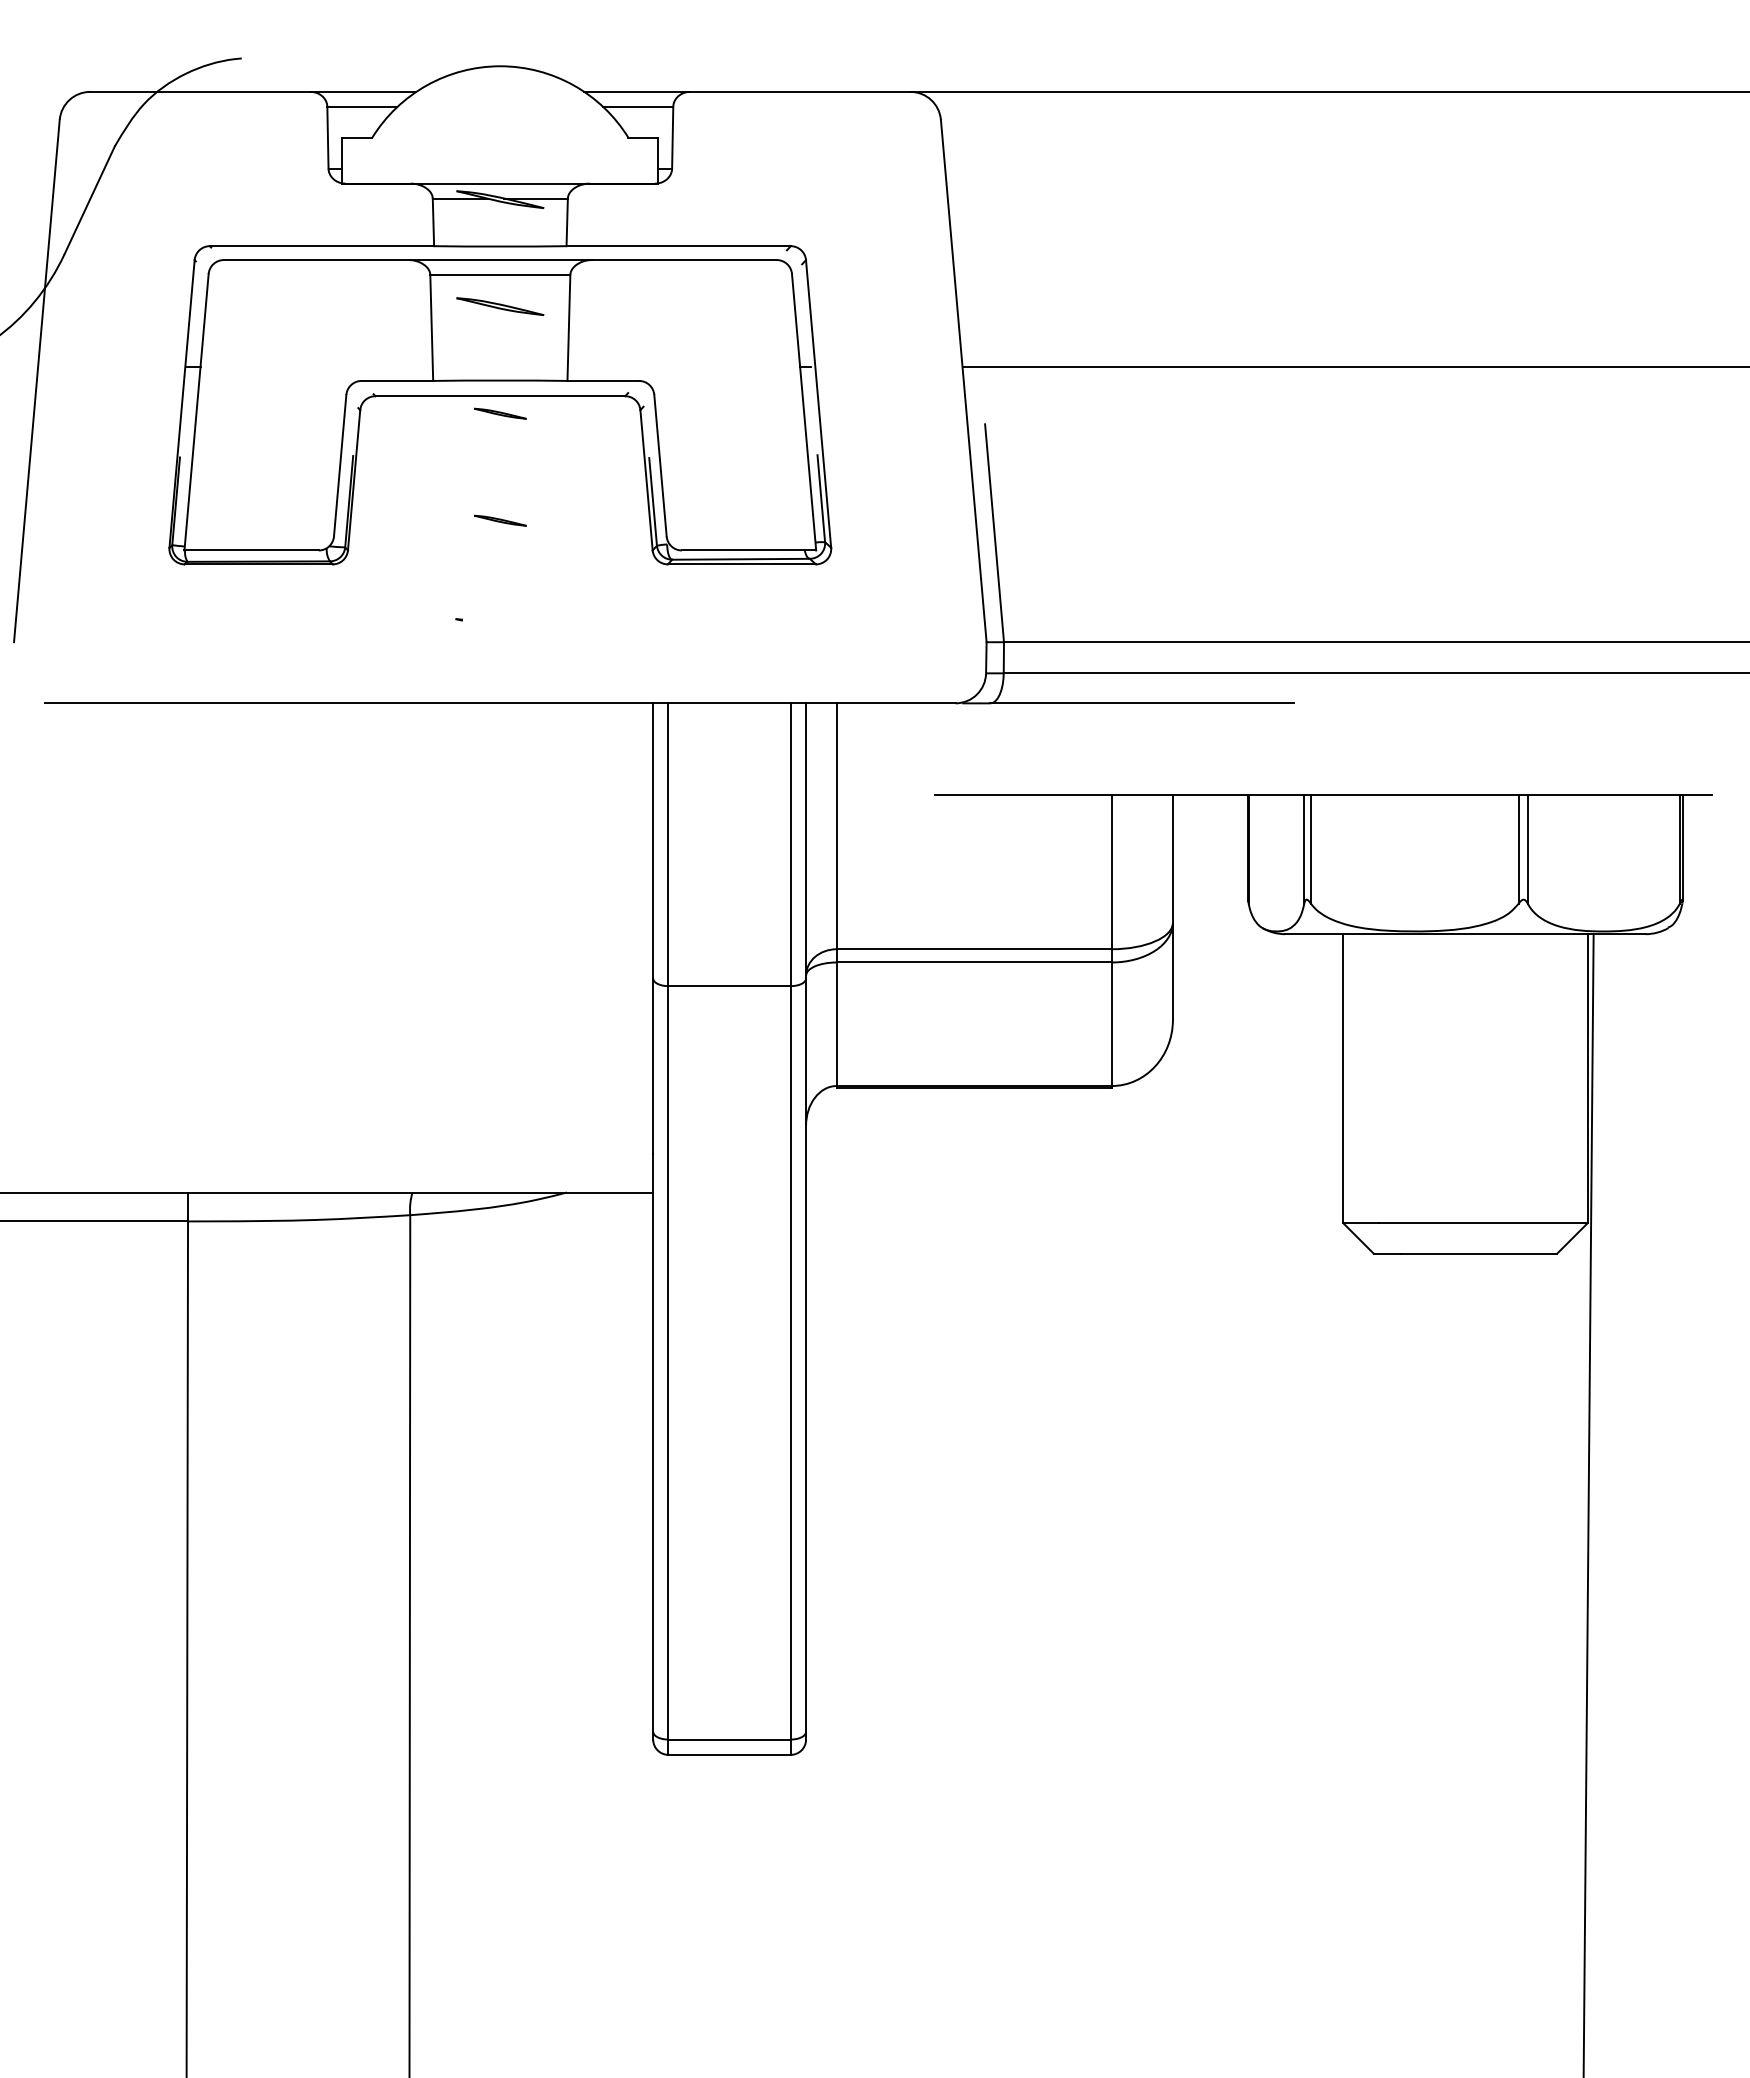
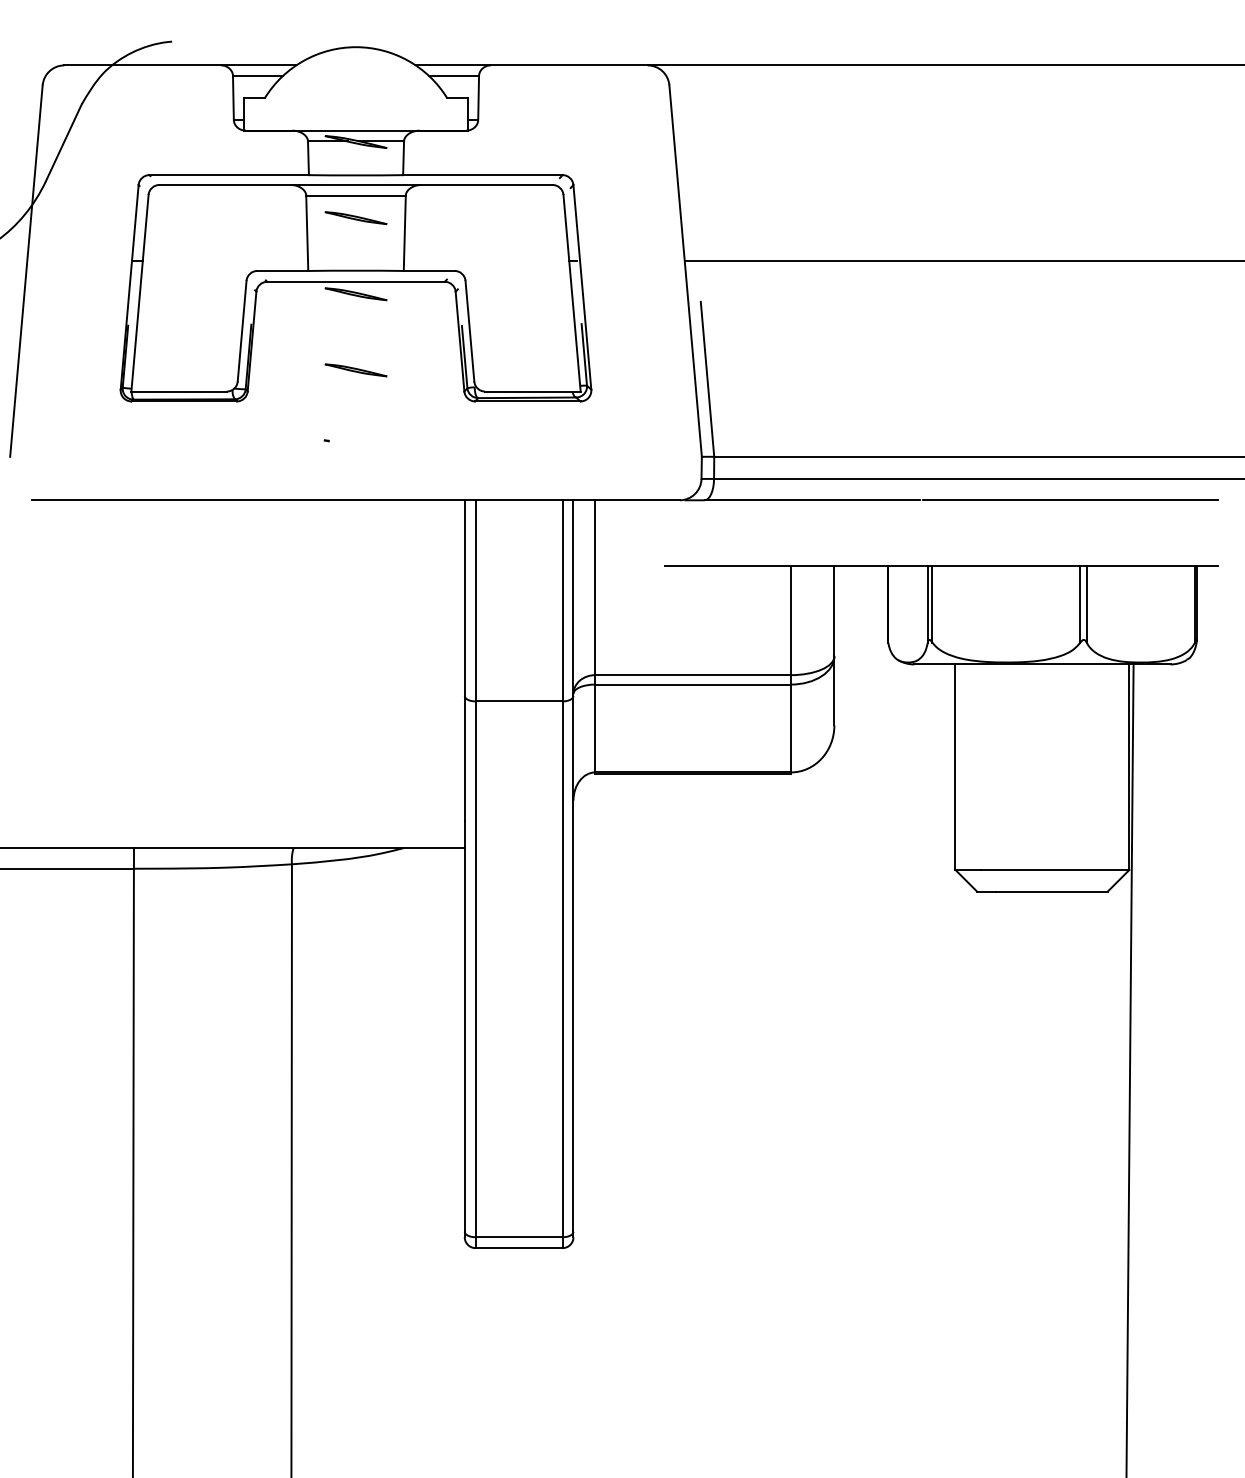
part: (500, 413) -> (356, 294), size x1.67
part: (500, 520) -> (356, 370), size x1.67
line: (1504, 703) -> (1070, 500), added

